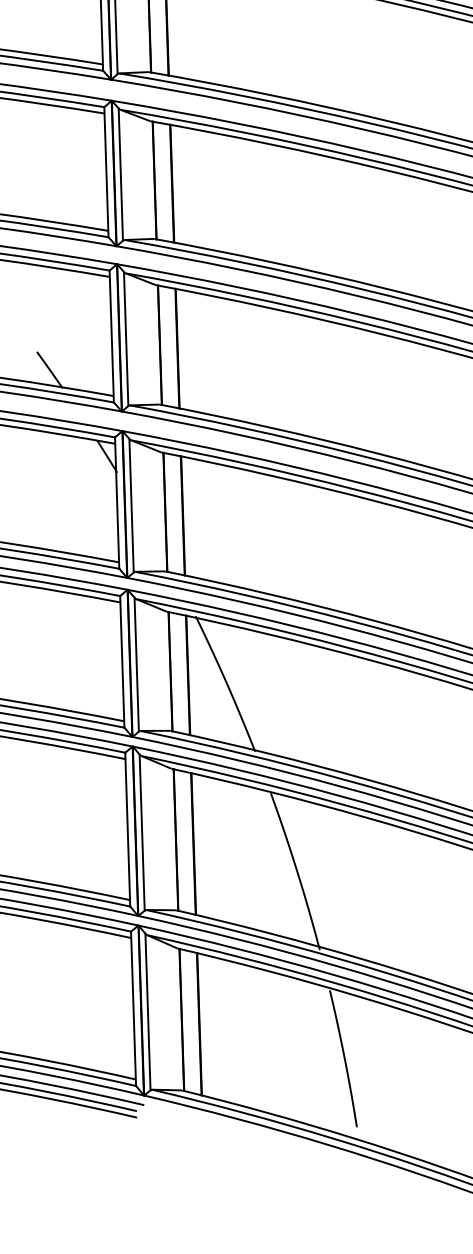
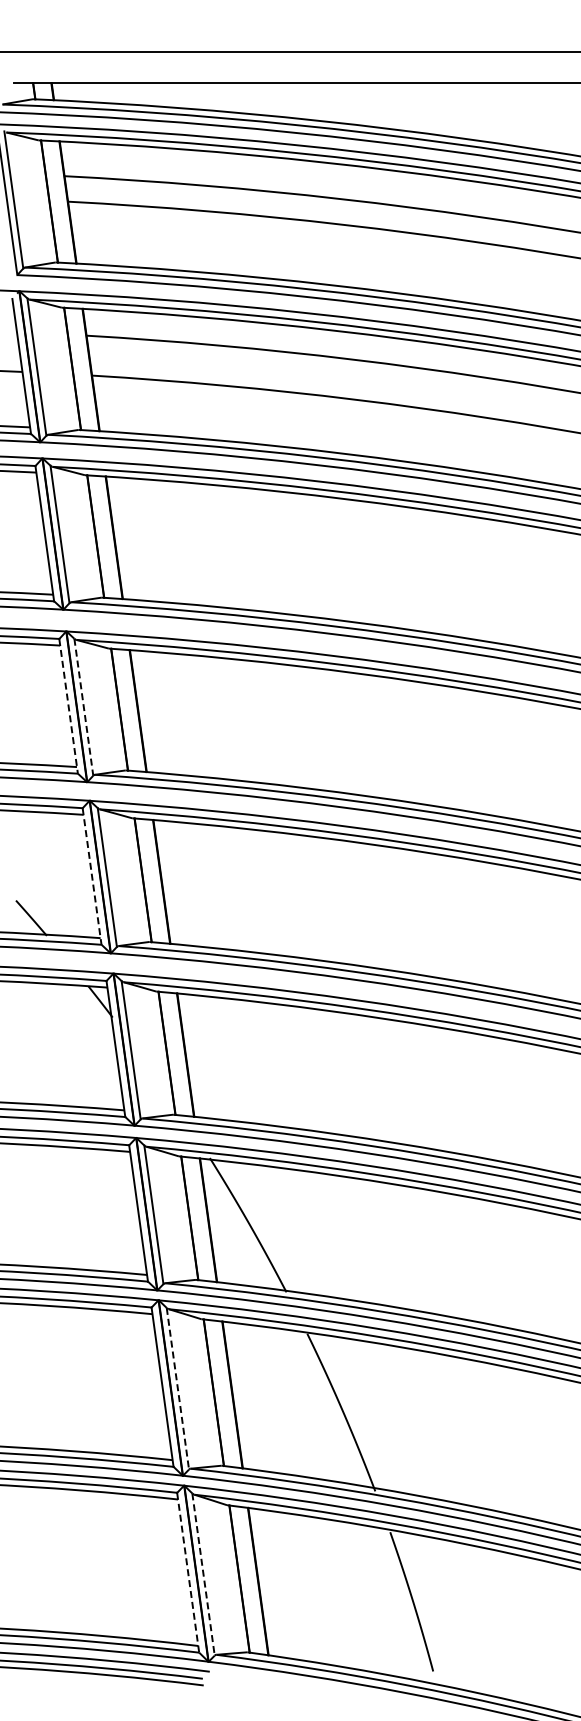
line: (106, 172) -> (68, 706), solid -> dashed
line: (120, 174) -> (83, 707), solid -> dashed
line: (112, 336) -> (92, 876), solid -> dashed
line: (141, 832) -> (177, 1388), solid -> dashed
line: (133, 1008) -> (188, 1572), solid -> dashed
line: (147, 1012) -> (203, 1574), solid -> dashed

